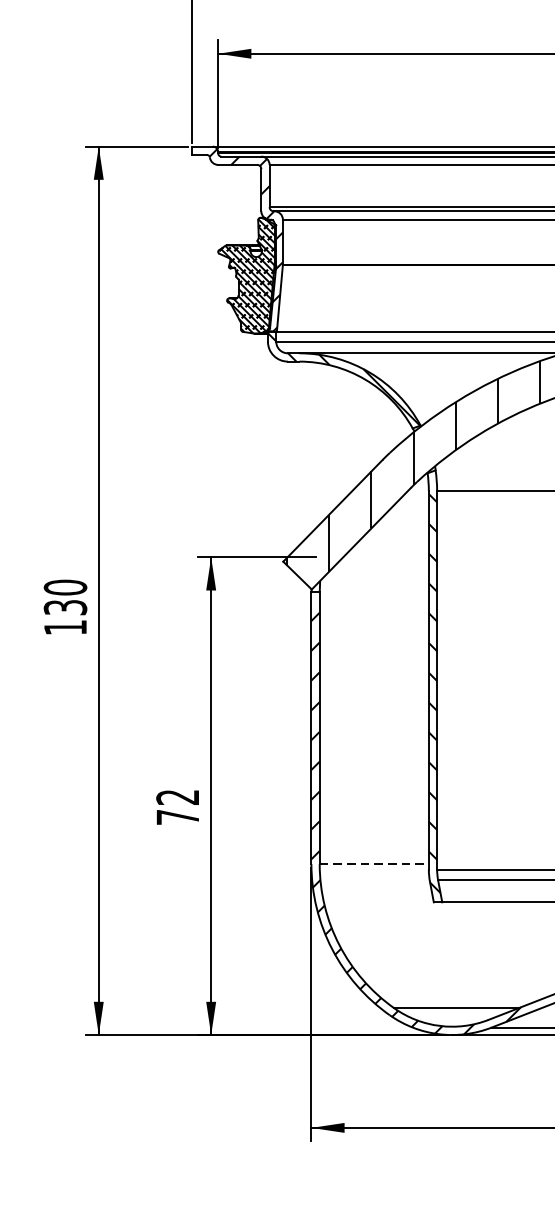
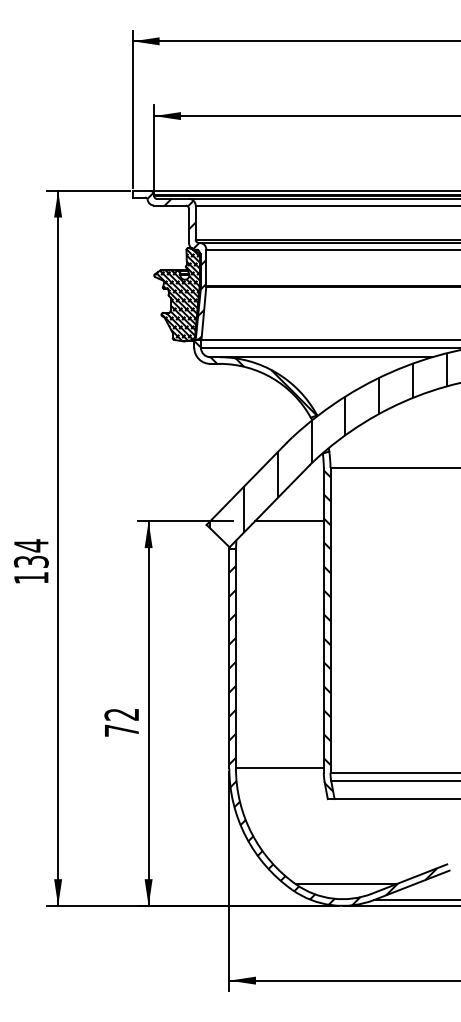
line: (384, 557) -> (288, 521), added
text: (64, 587) -> (30, 545), 130 -> 134
line: (373, 864) -> (279, 768), dashed -> solid

